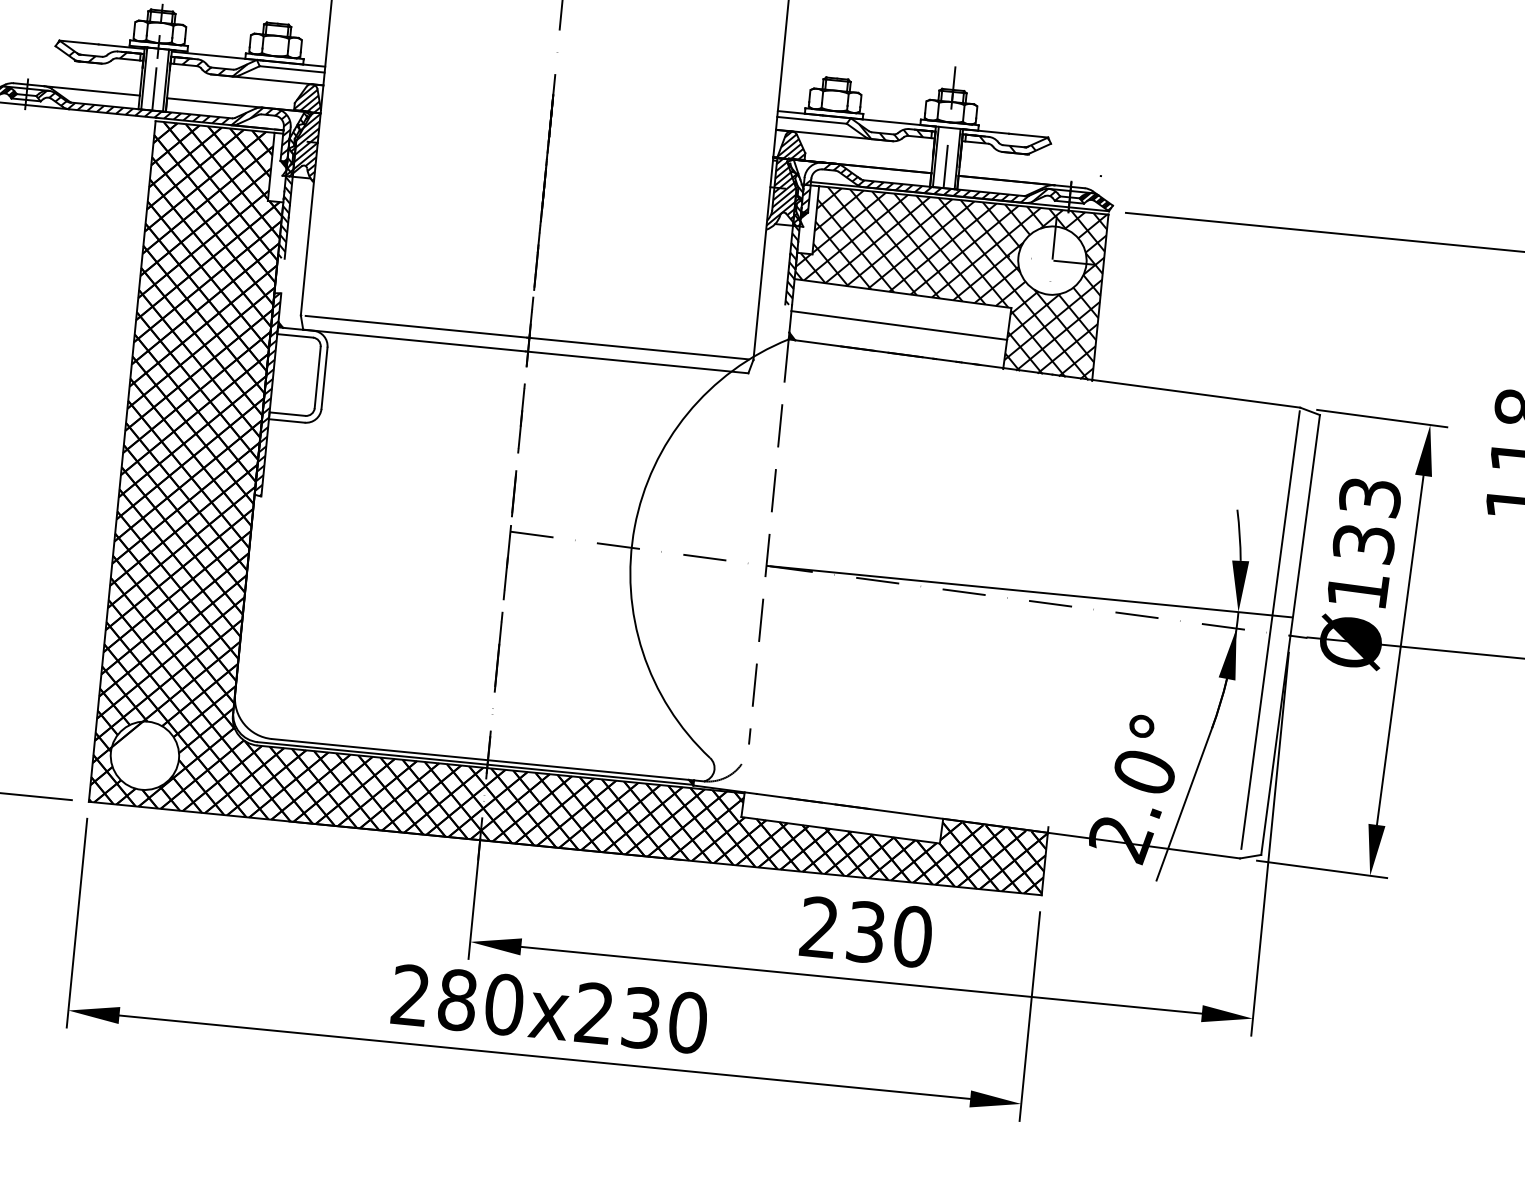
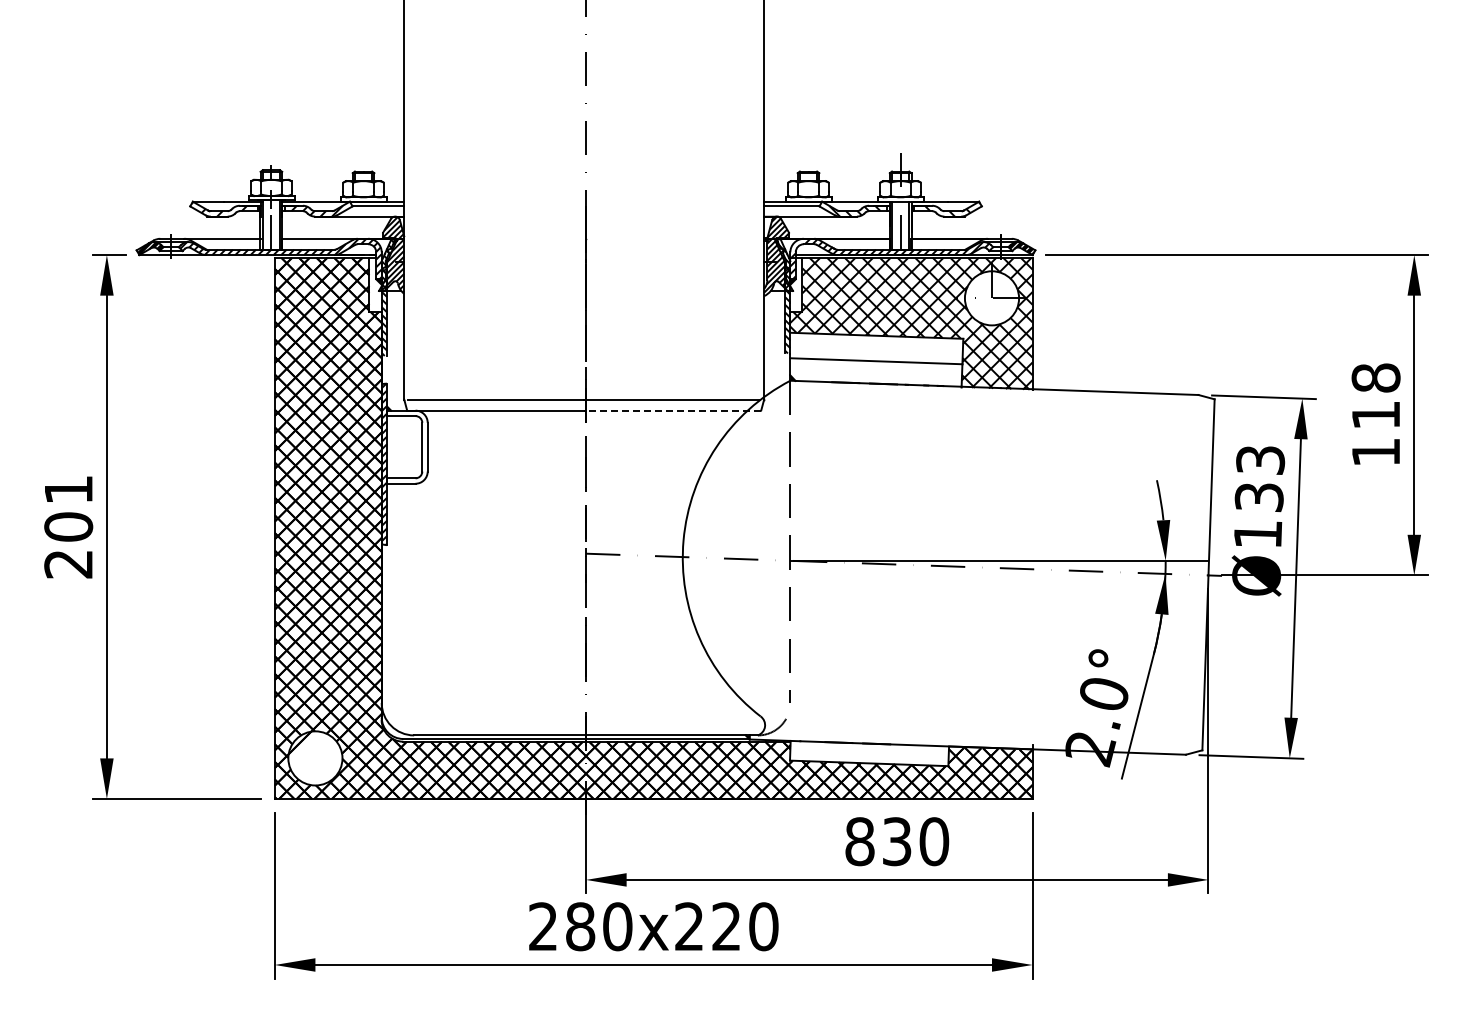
line: (636, 362) -> (672, 410), solid -> dashed
line: (1270, 630) -> (1192, 572), removed
text: (818, 927) -> (859, 841), 230 -> 830
text: (641, 1017) -> (726, 926), 280x230 -> 280x220

